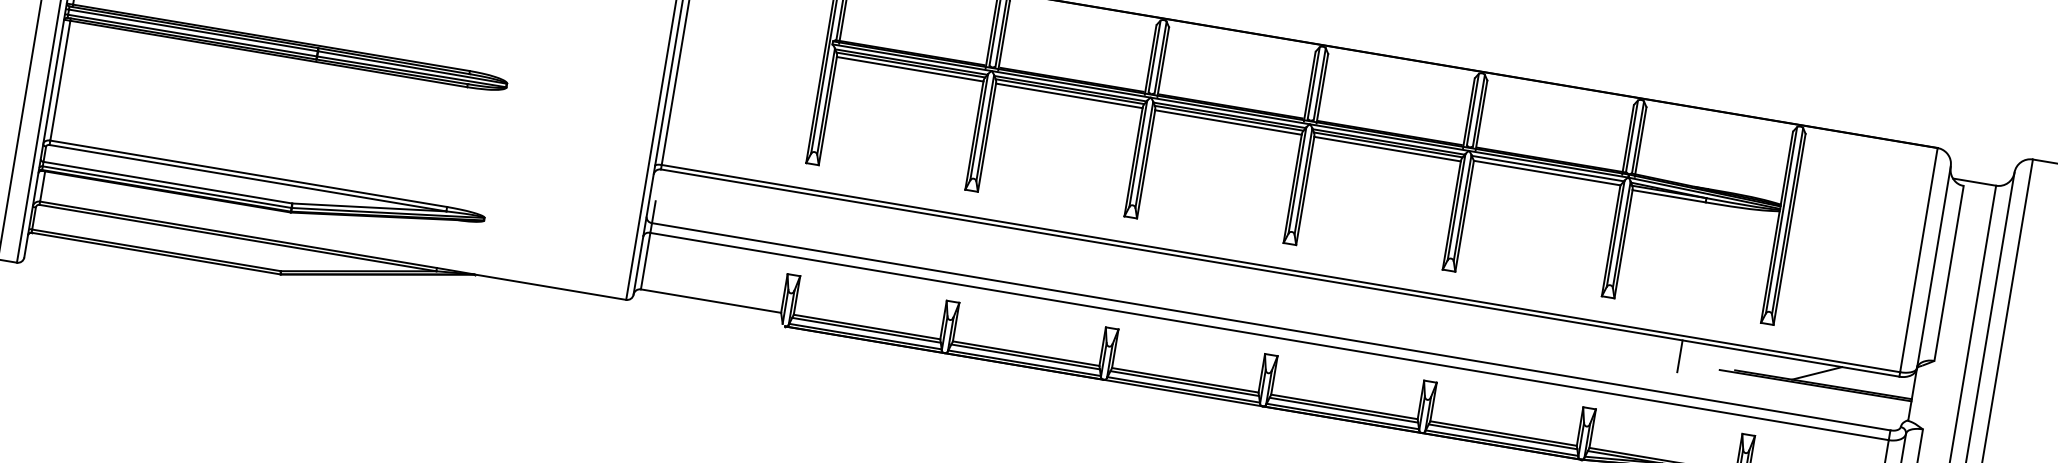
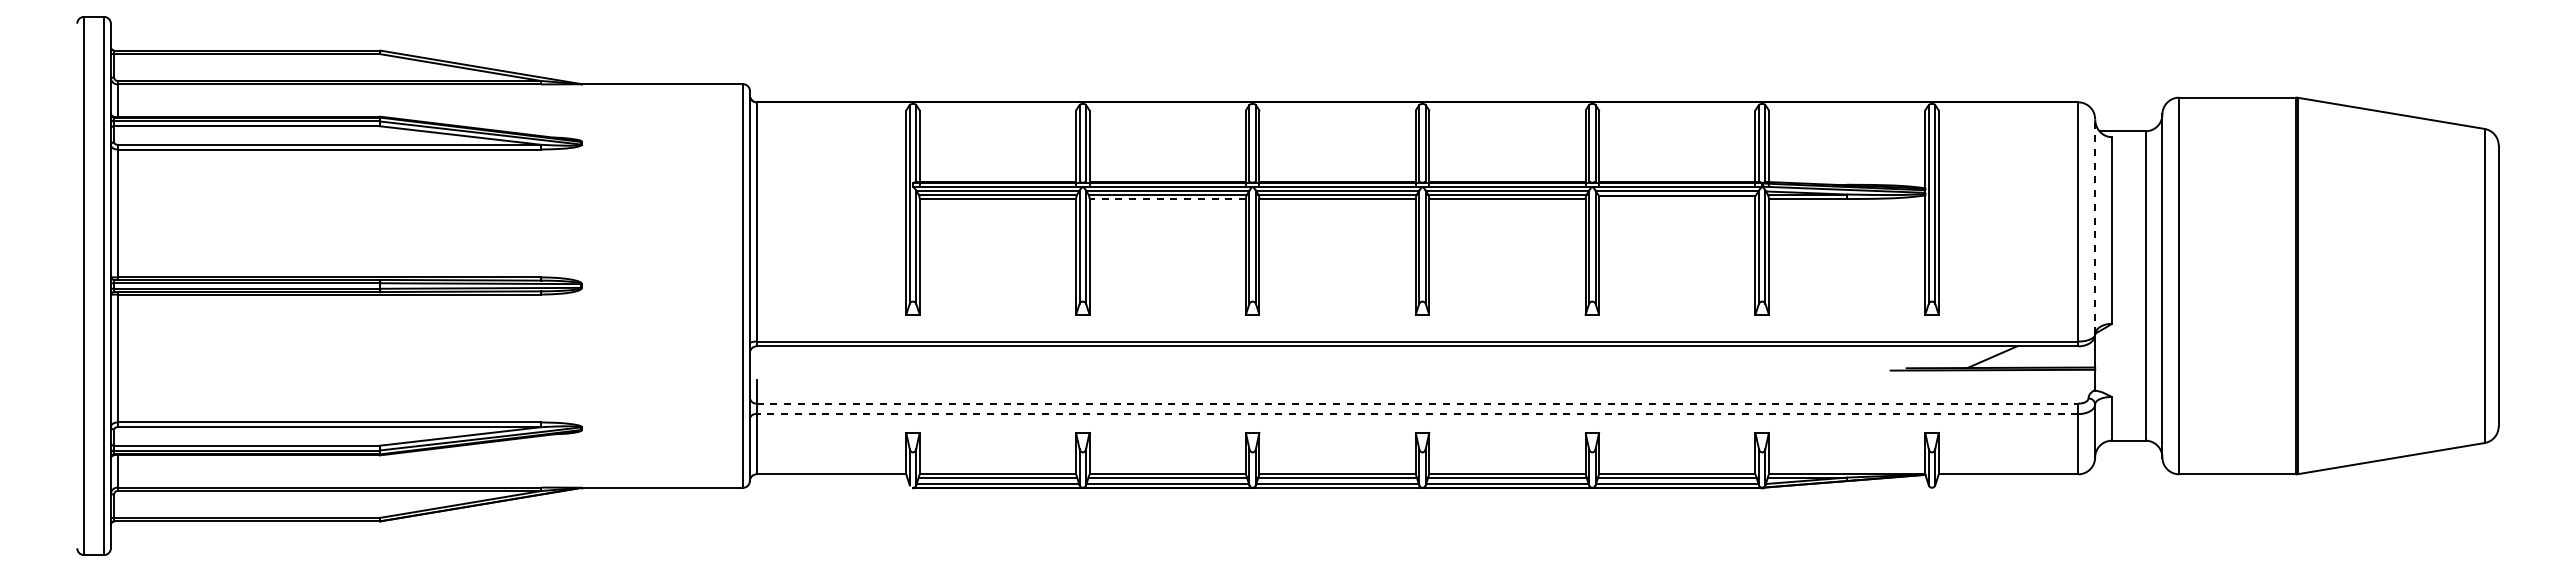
line: (1069, 96) -> (1167, 199), solid -> dashed
line: (1934, 267) -> (2095, 226), solid -> dashed
line: (1271, 326) -> (1417, 403), solid -> dashed
line: (1269, 336) -> (1417, 414), solid -> dashed
line: (1679, 356) -> (1846, 363), removed

